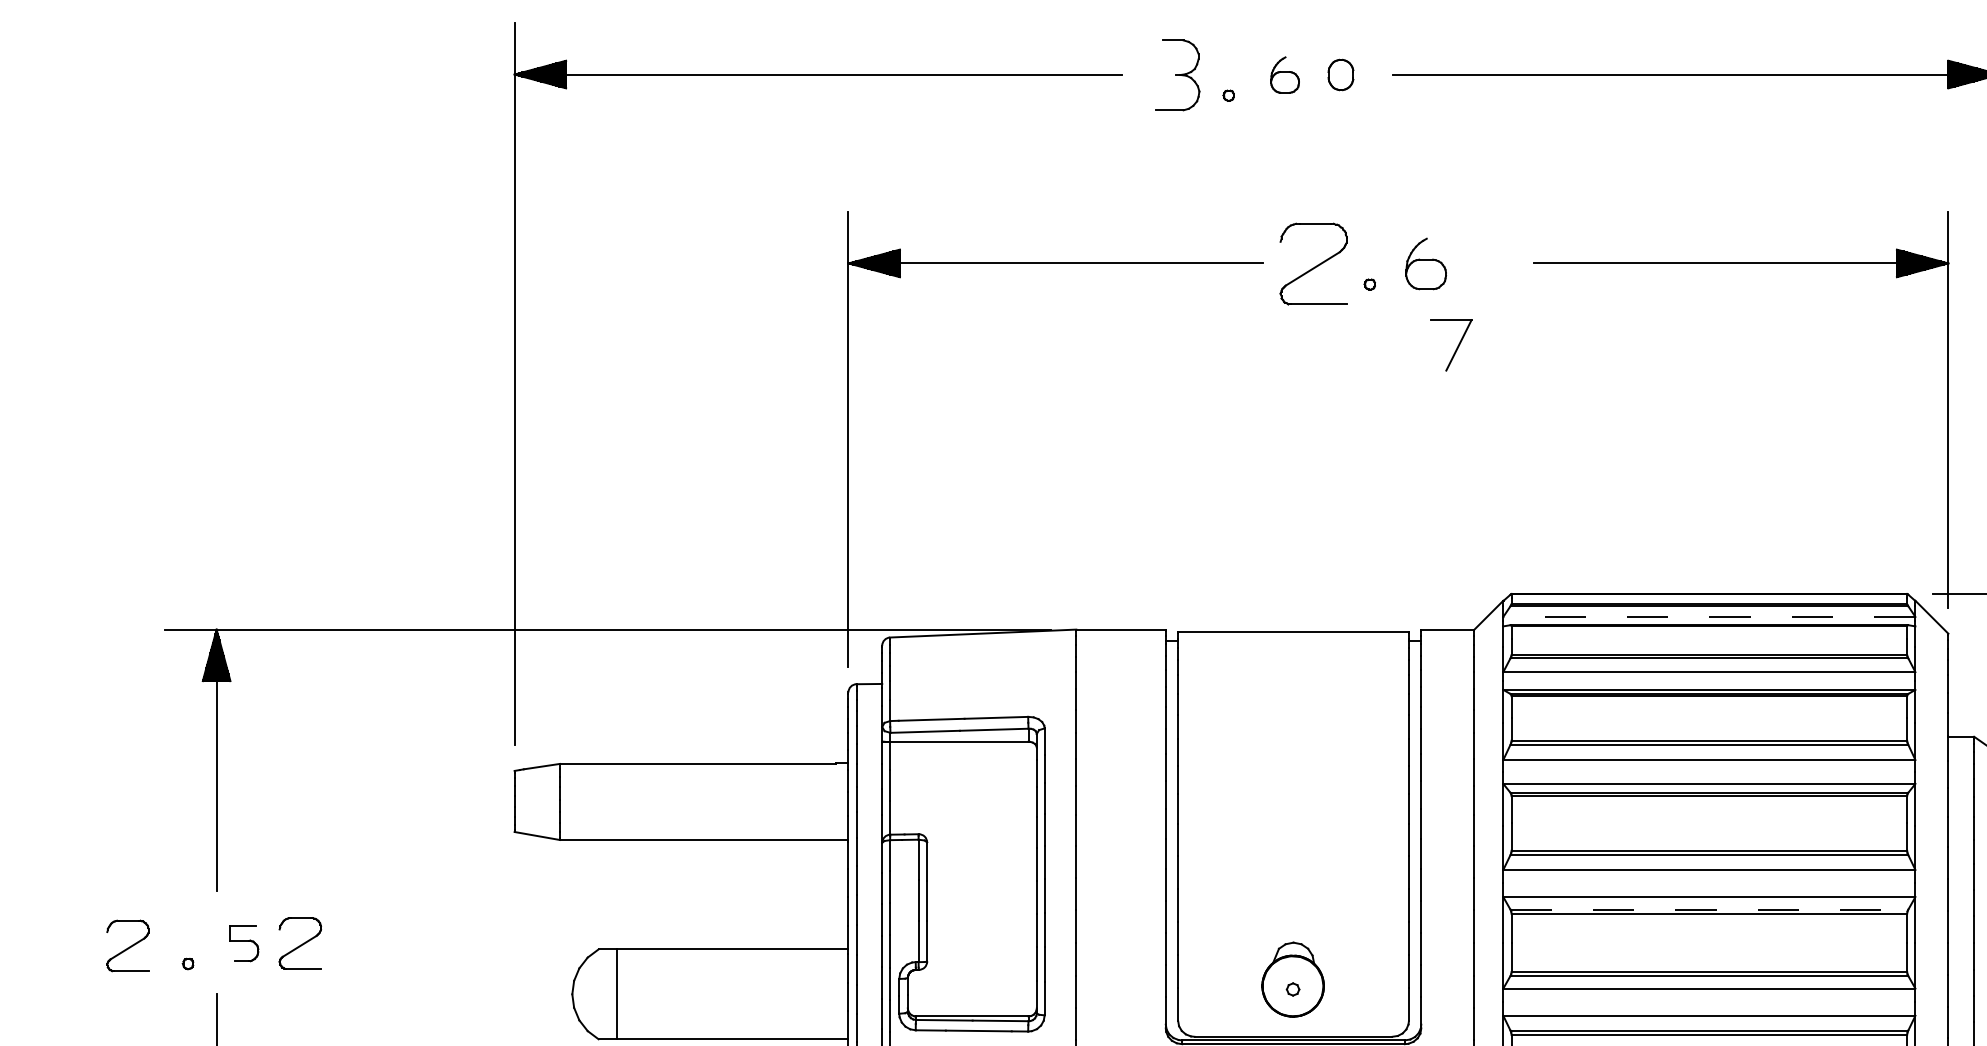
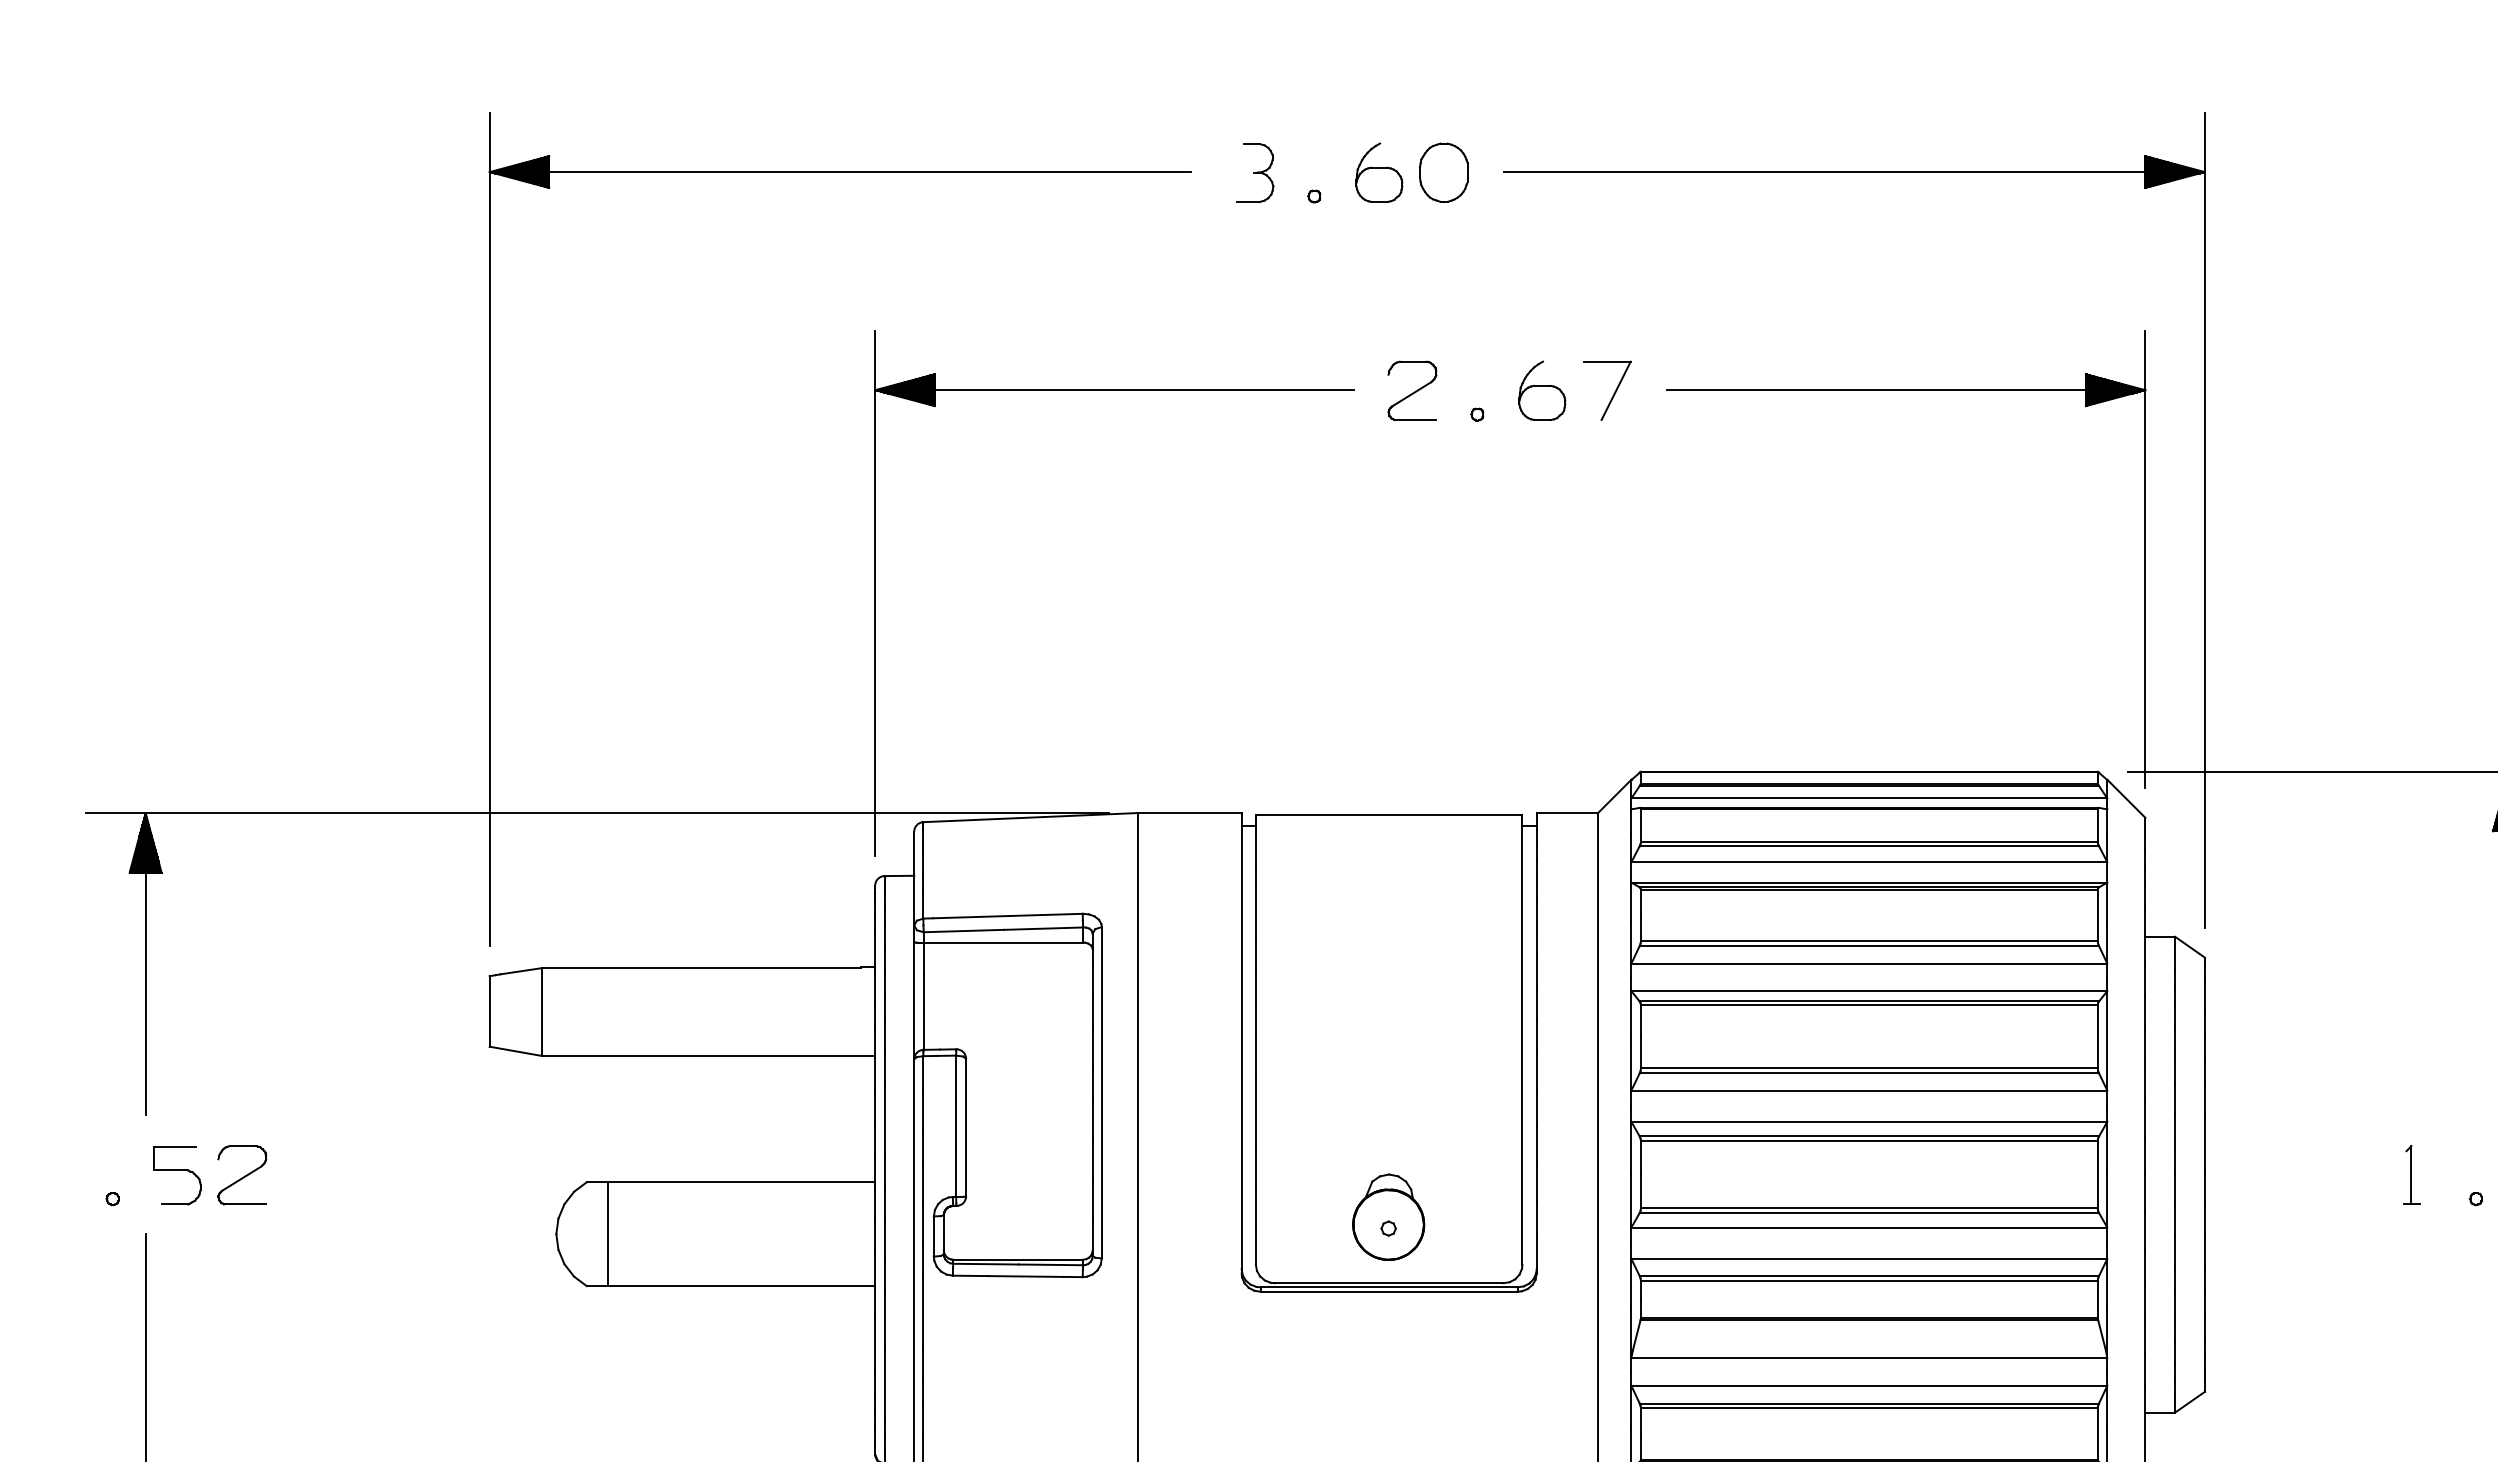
part: (1177, 74) -> (1255, 172), size x0.71
part: (1285, 74) -> (1379, 172), size x1.43
part: (1340, 74) -> (1443, 172), size x1.67
part: (1313, 263) -> (1412, 390), size x0.62
part: (1456, 347) -> (1613, 393), moved
line: (1709, 617) -> (1869, 798), dashed -> solid
line: (1709, 909) -> (1869, 1136), dashed -> solid
part: (244, 943) -> (177, 1175), size x1.43
part: (128, 946) -> (43, 1178), removed

